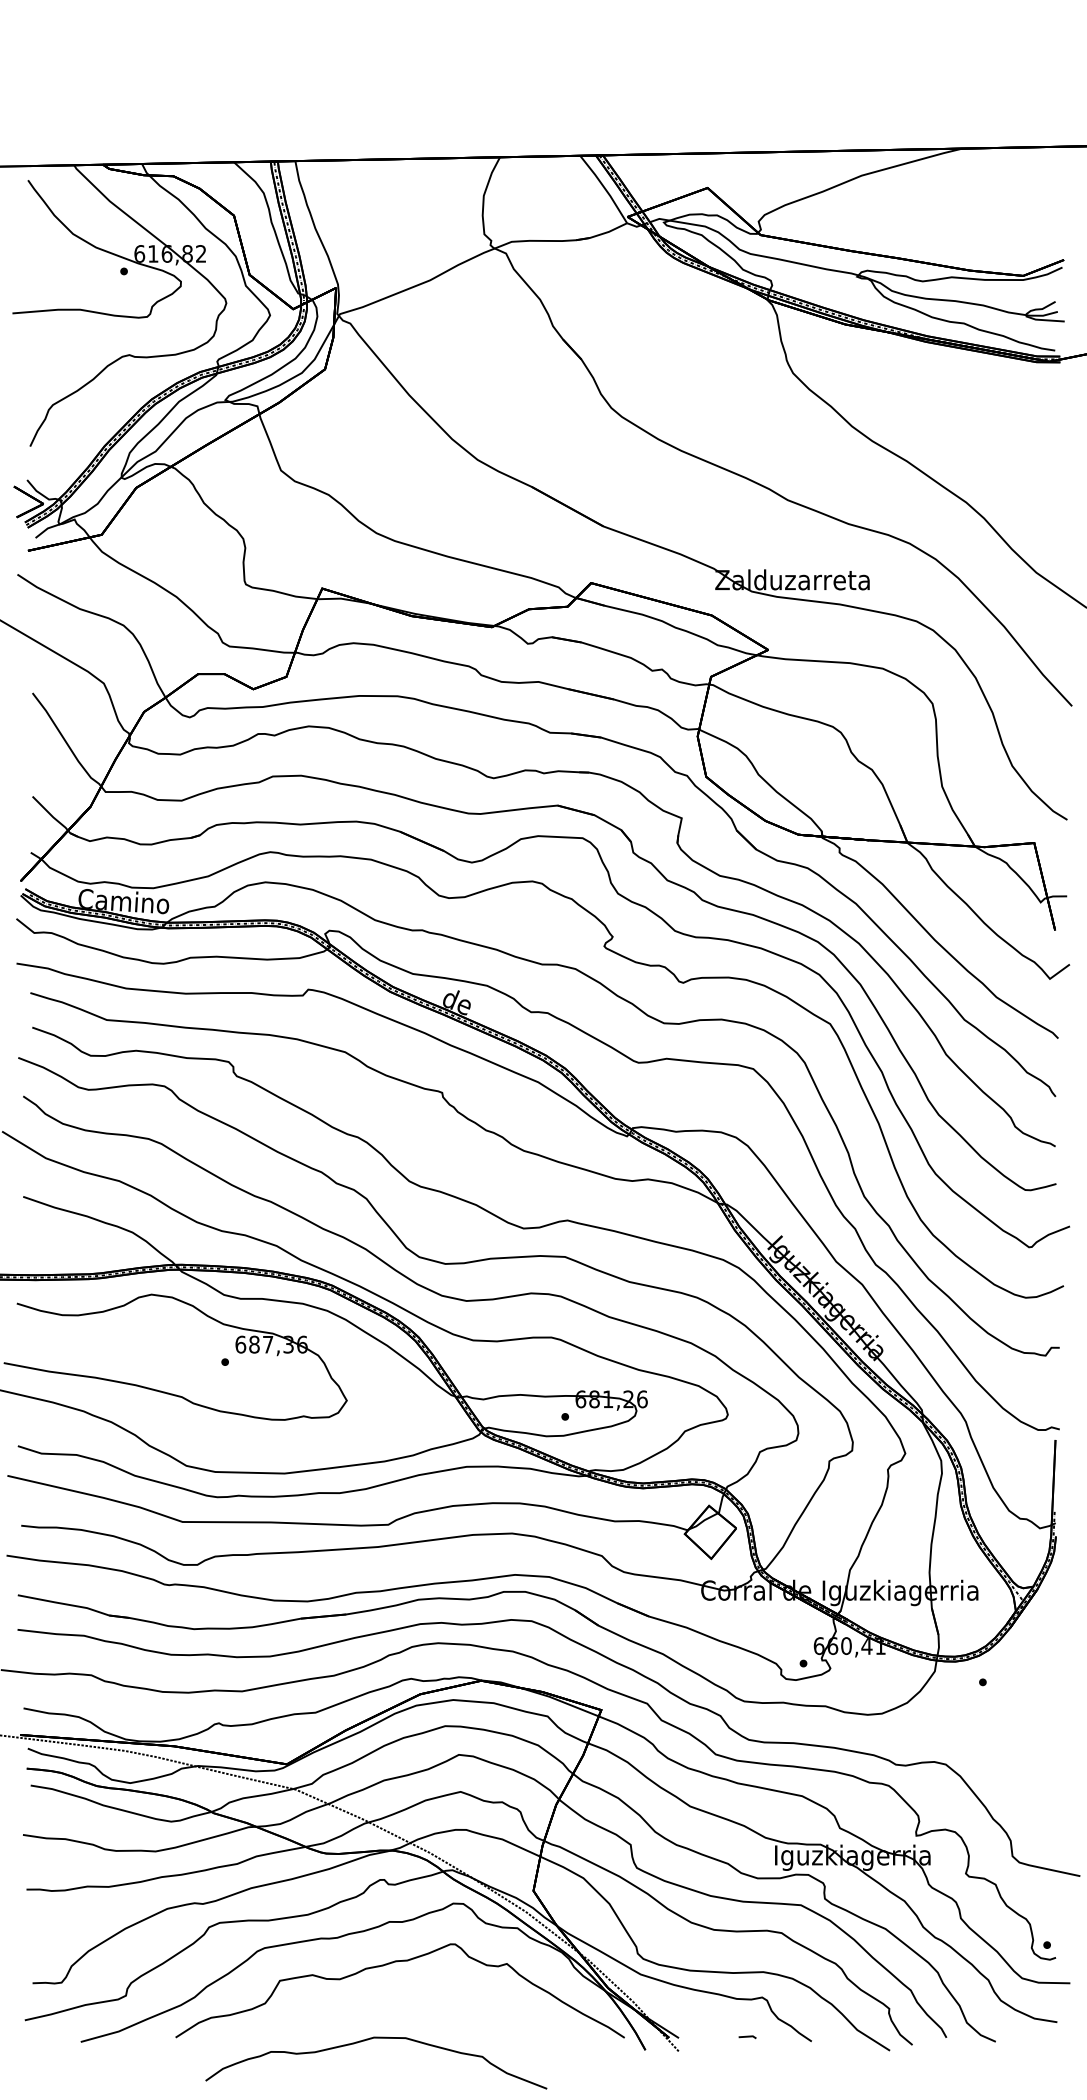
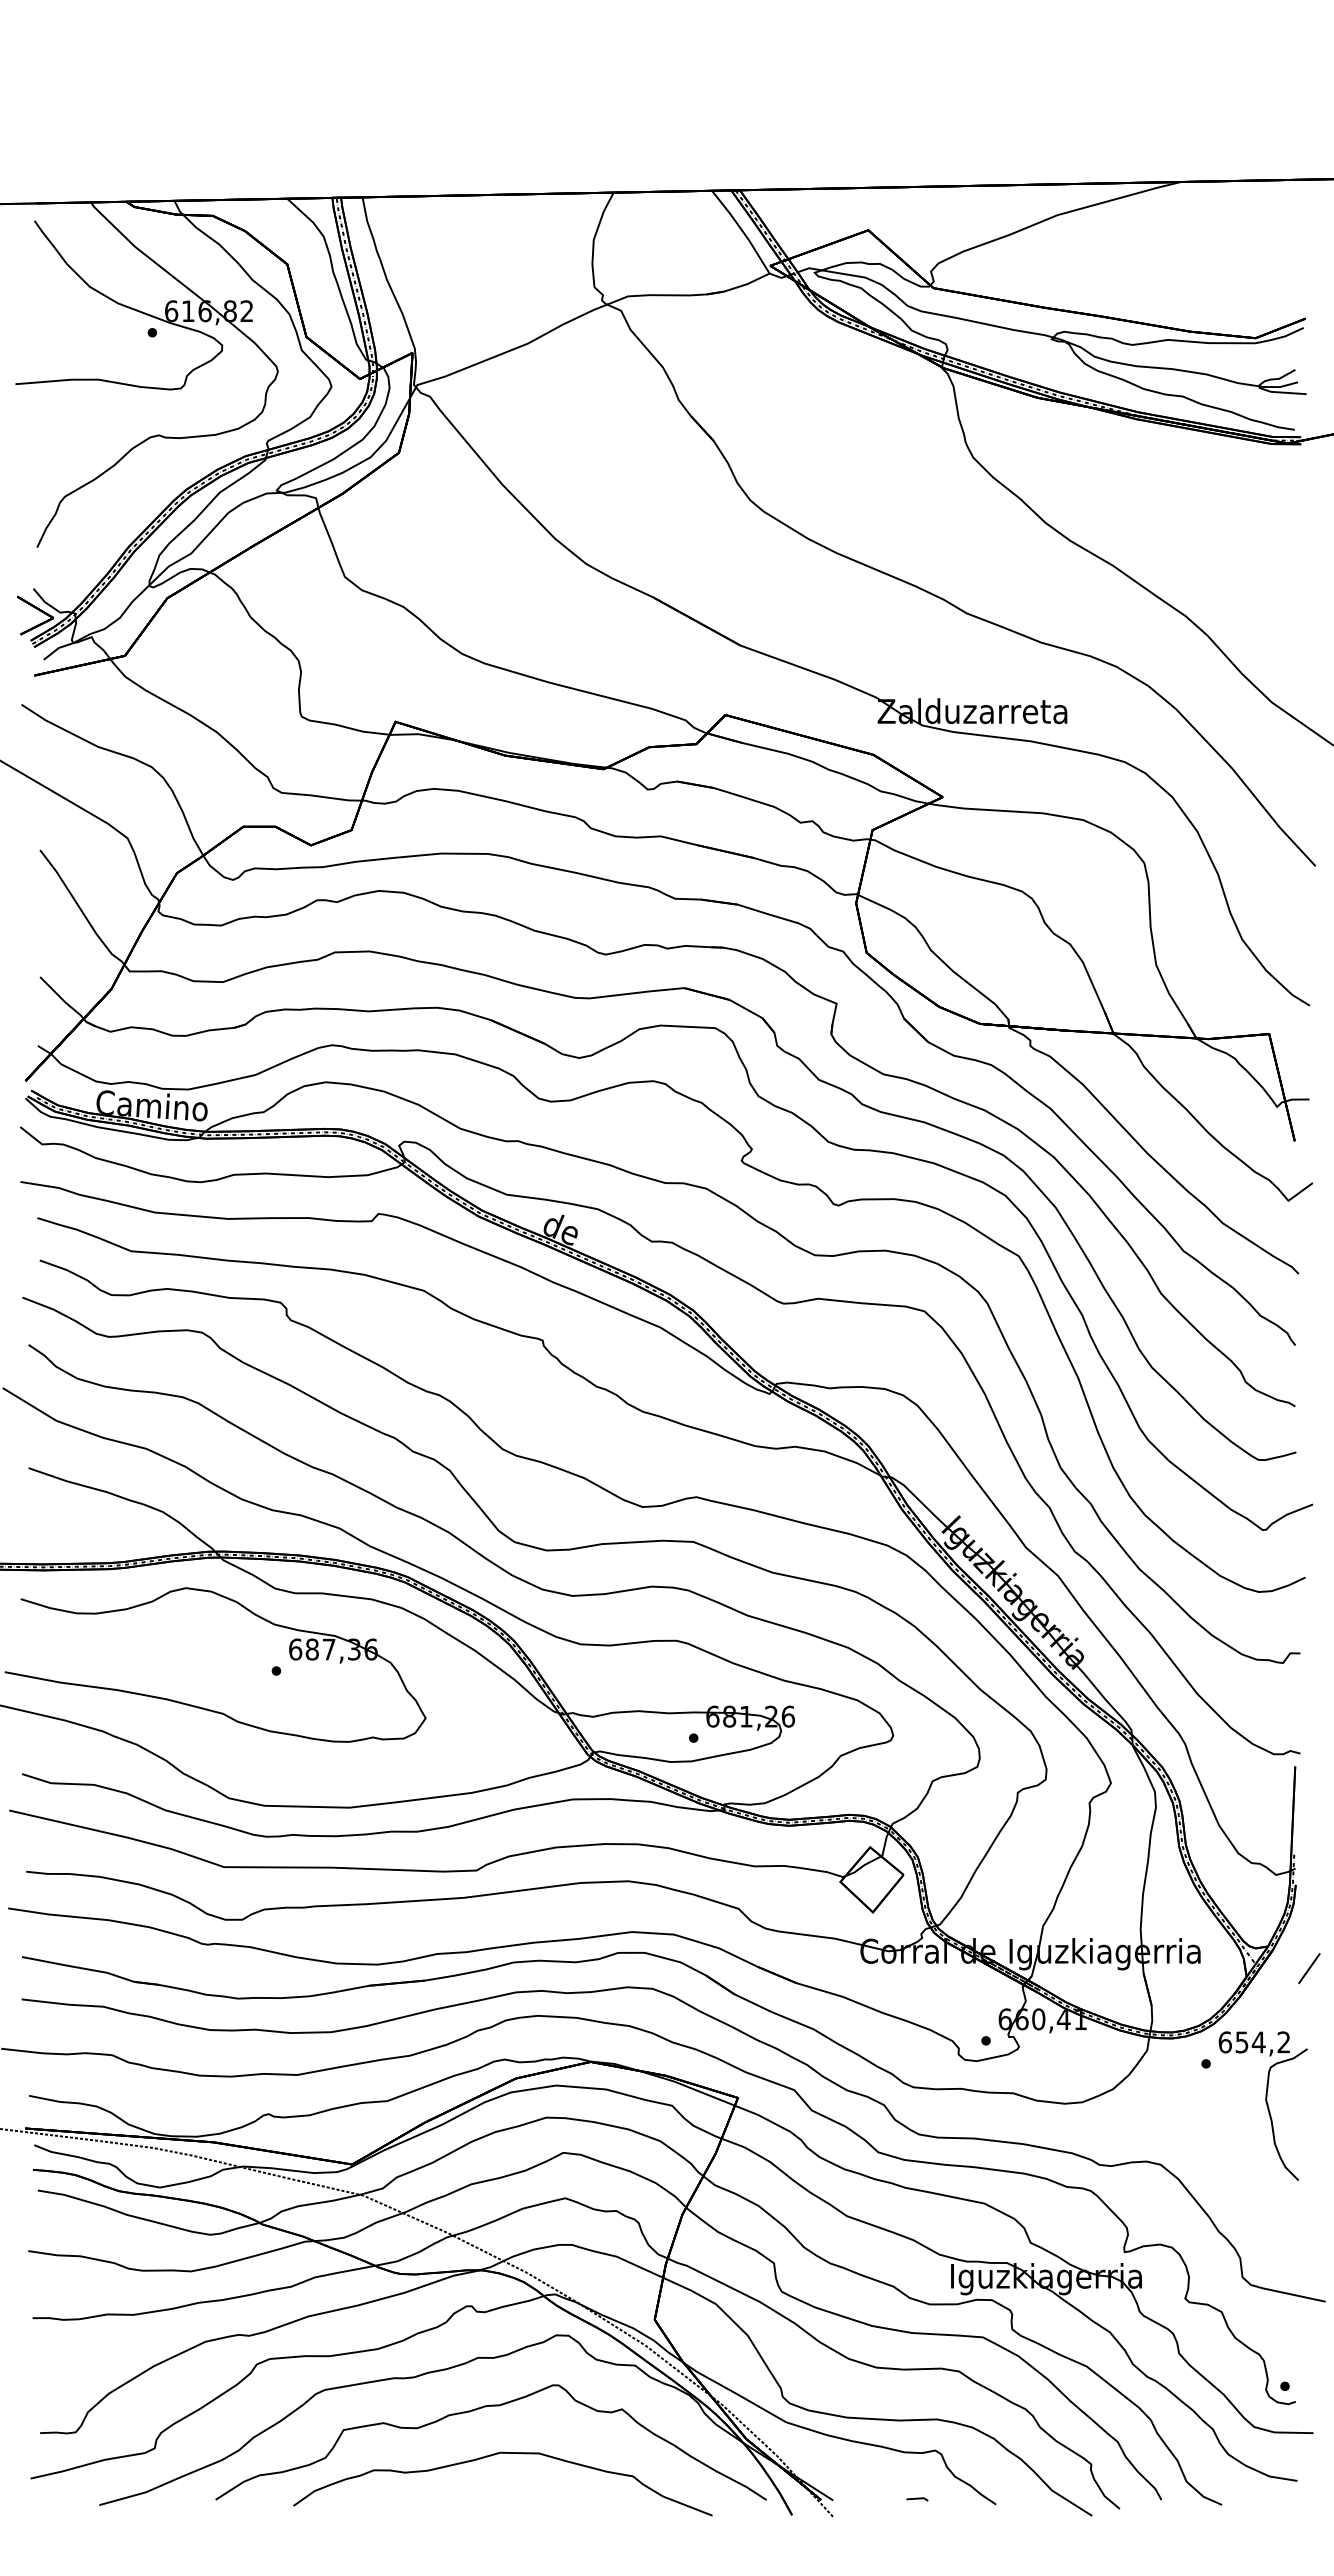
line: (1067, 1604) -> (1309, 1968), added
part: (1028, 1716) -> (1262, 2105), added
curve: (369, 2039) -> (494, 2455), moved

